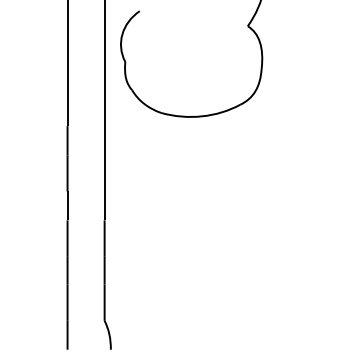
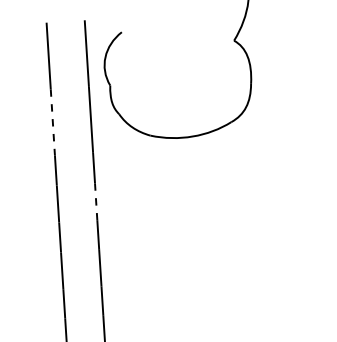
line: (67, 94) -> (52, 122), solid -> dashed
line: (104, 173) -> (96, 201), solid -> dashed

